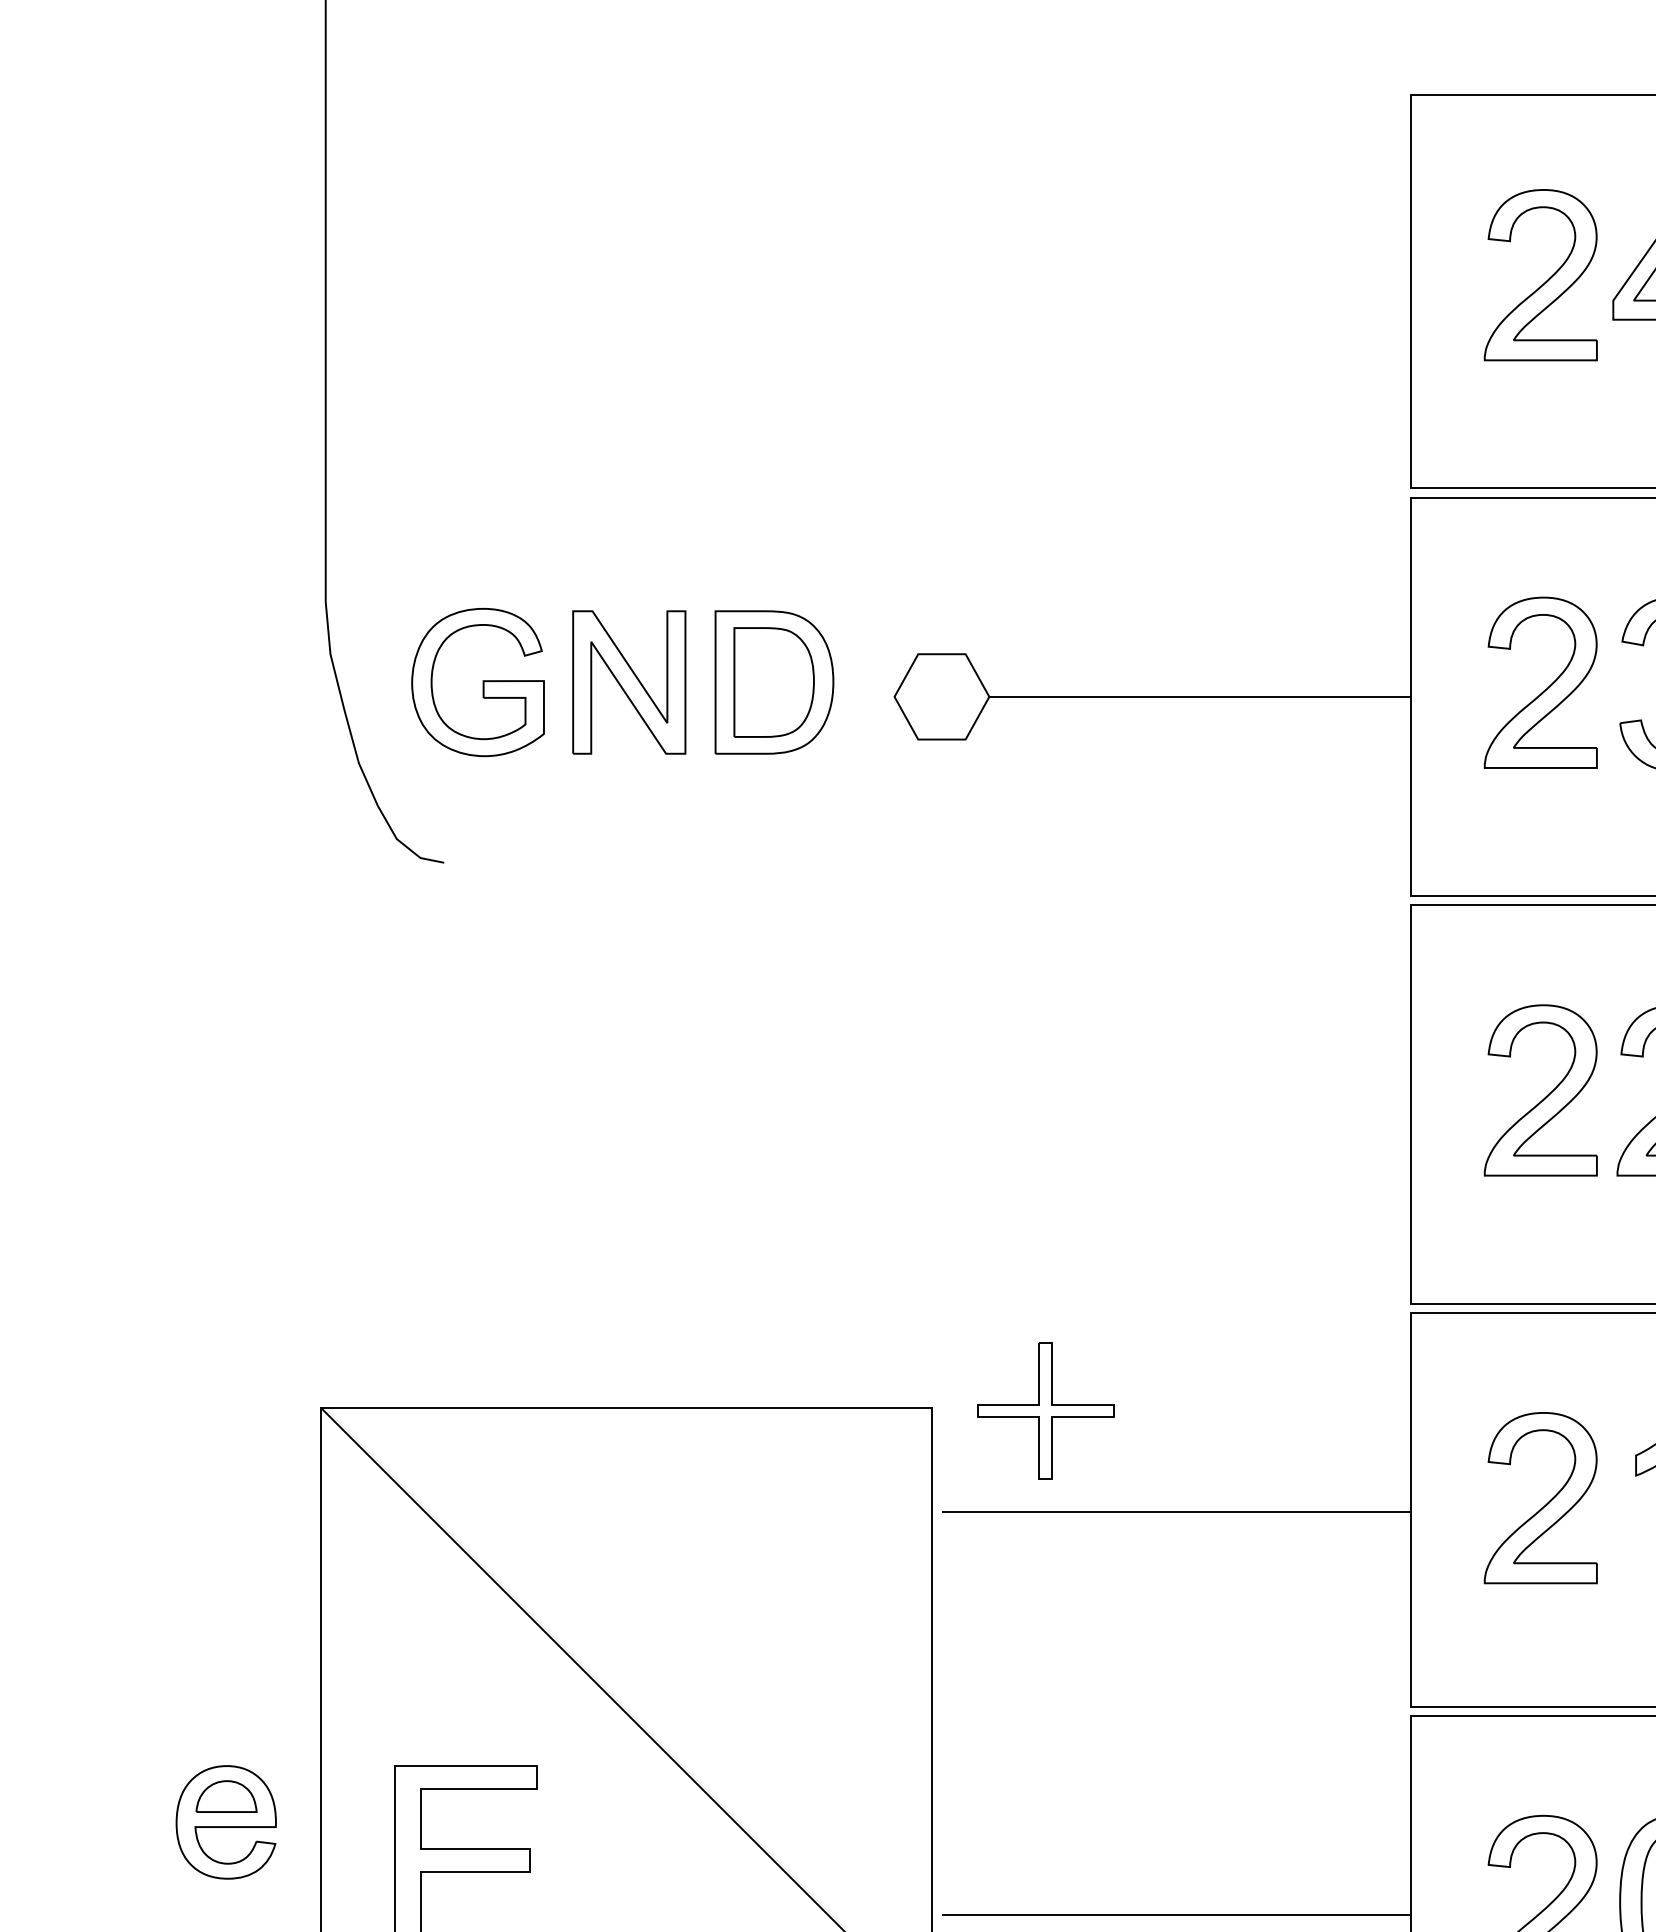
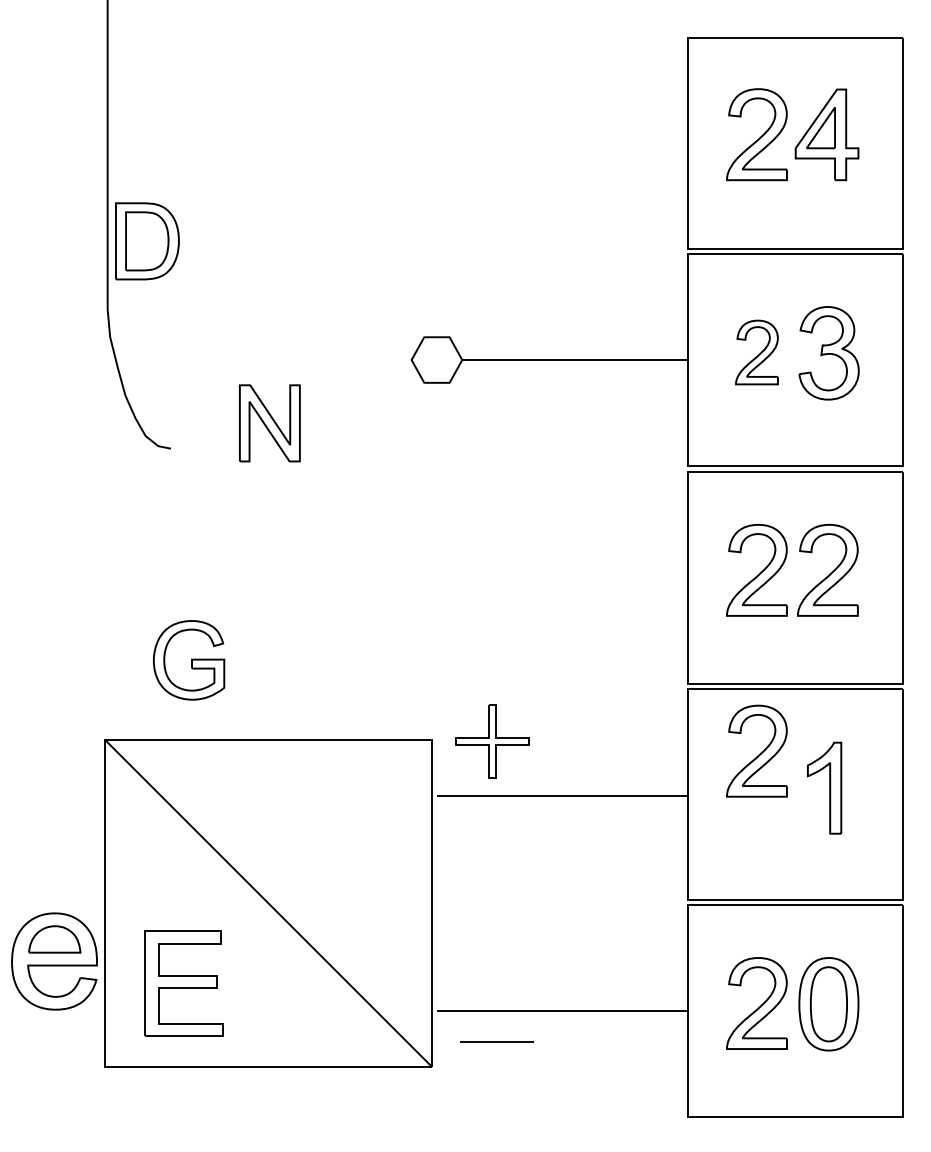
part: (478, 682) -> (189, 660), moved
part: (628, 682) -> (269, 423), moved
part: (774, 682) -> (147, 241), moved
part: (1539, 682) -> (756, 352), size x0.7
part: (1539, 1496) -> (756, 750), moved
part: (226, 1822) -> (54, 961), size x1.6

